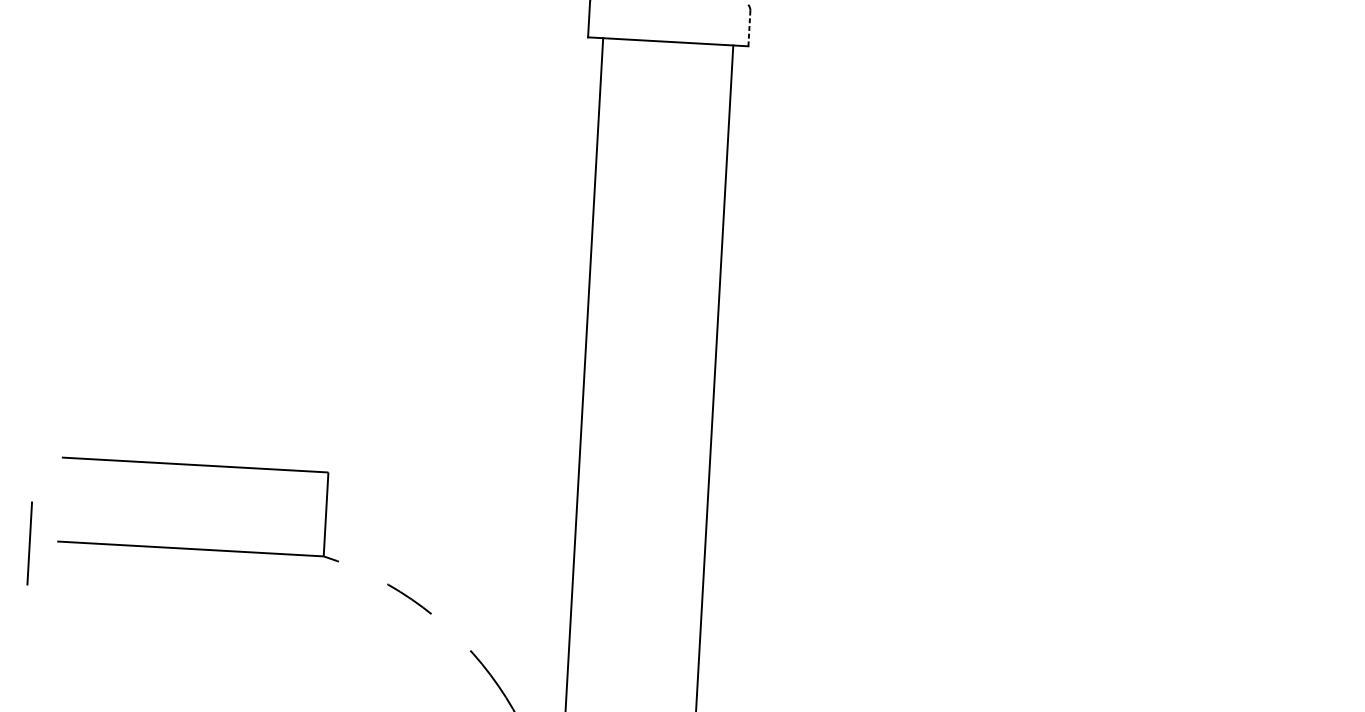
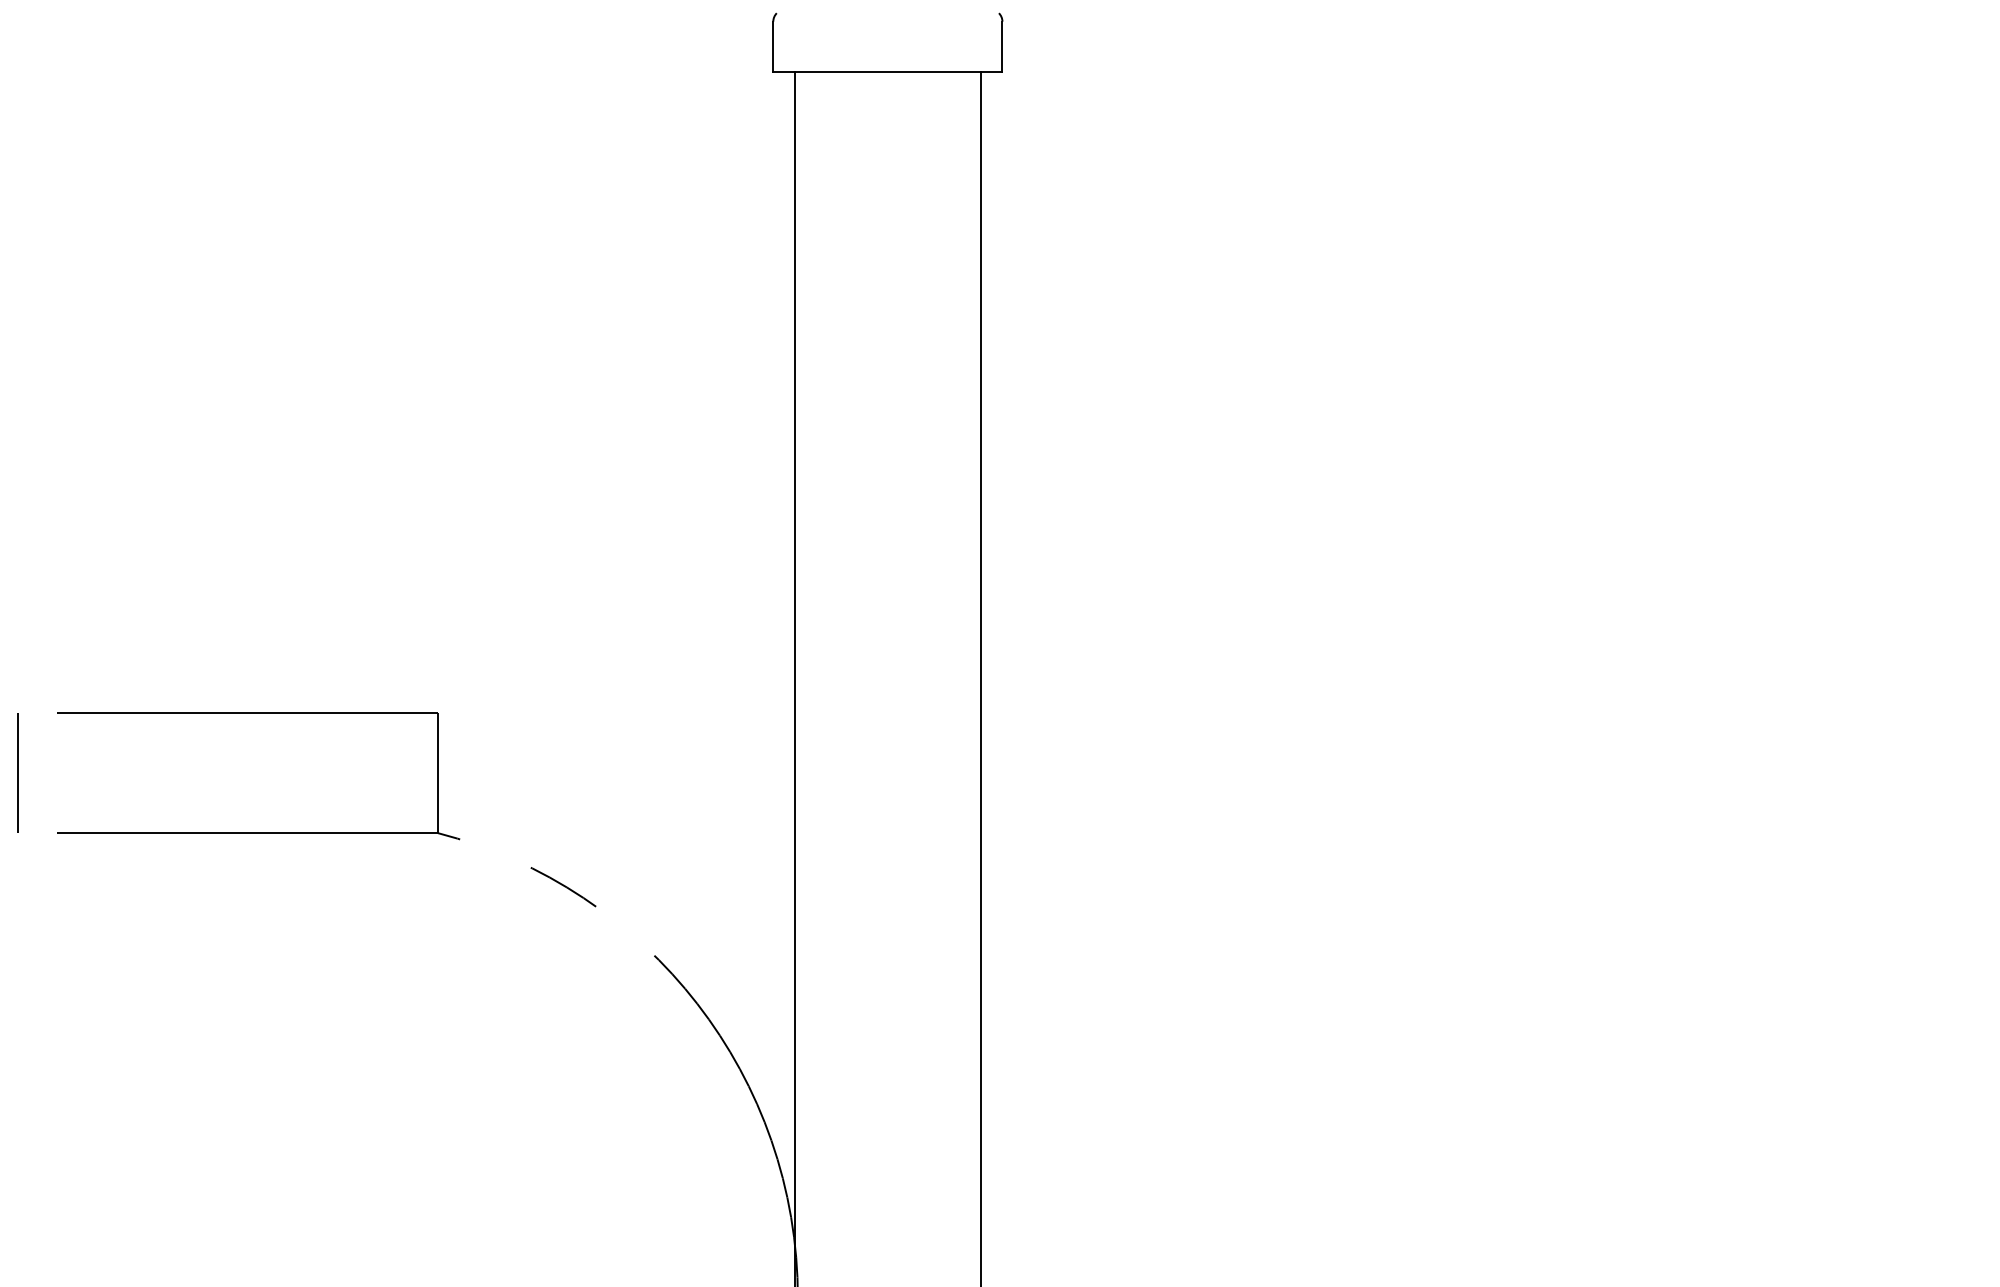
line: (749, 28) -> (1002, 46), dashed -> solid
line: (29, 543) -> (17, 772), moved

